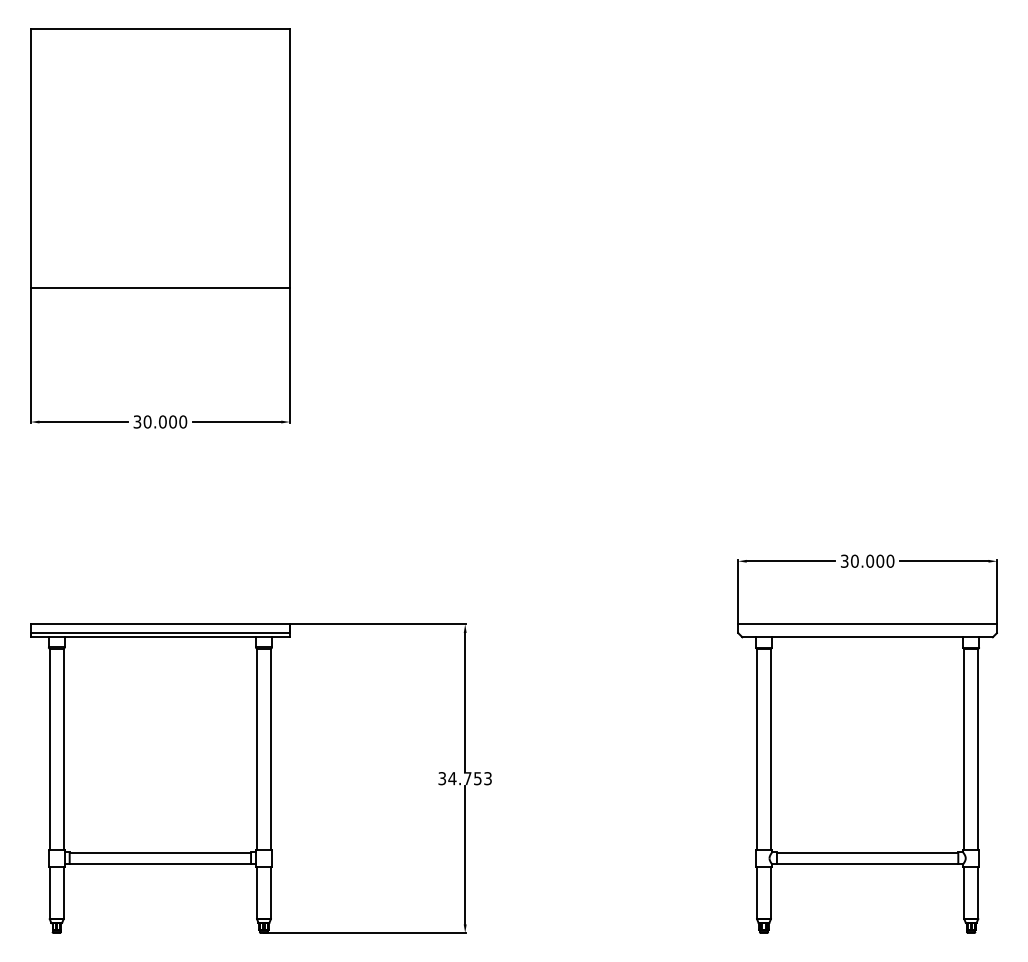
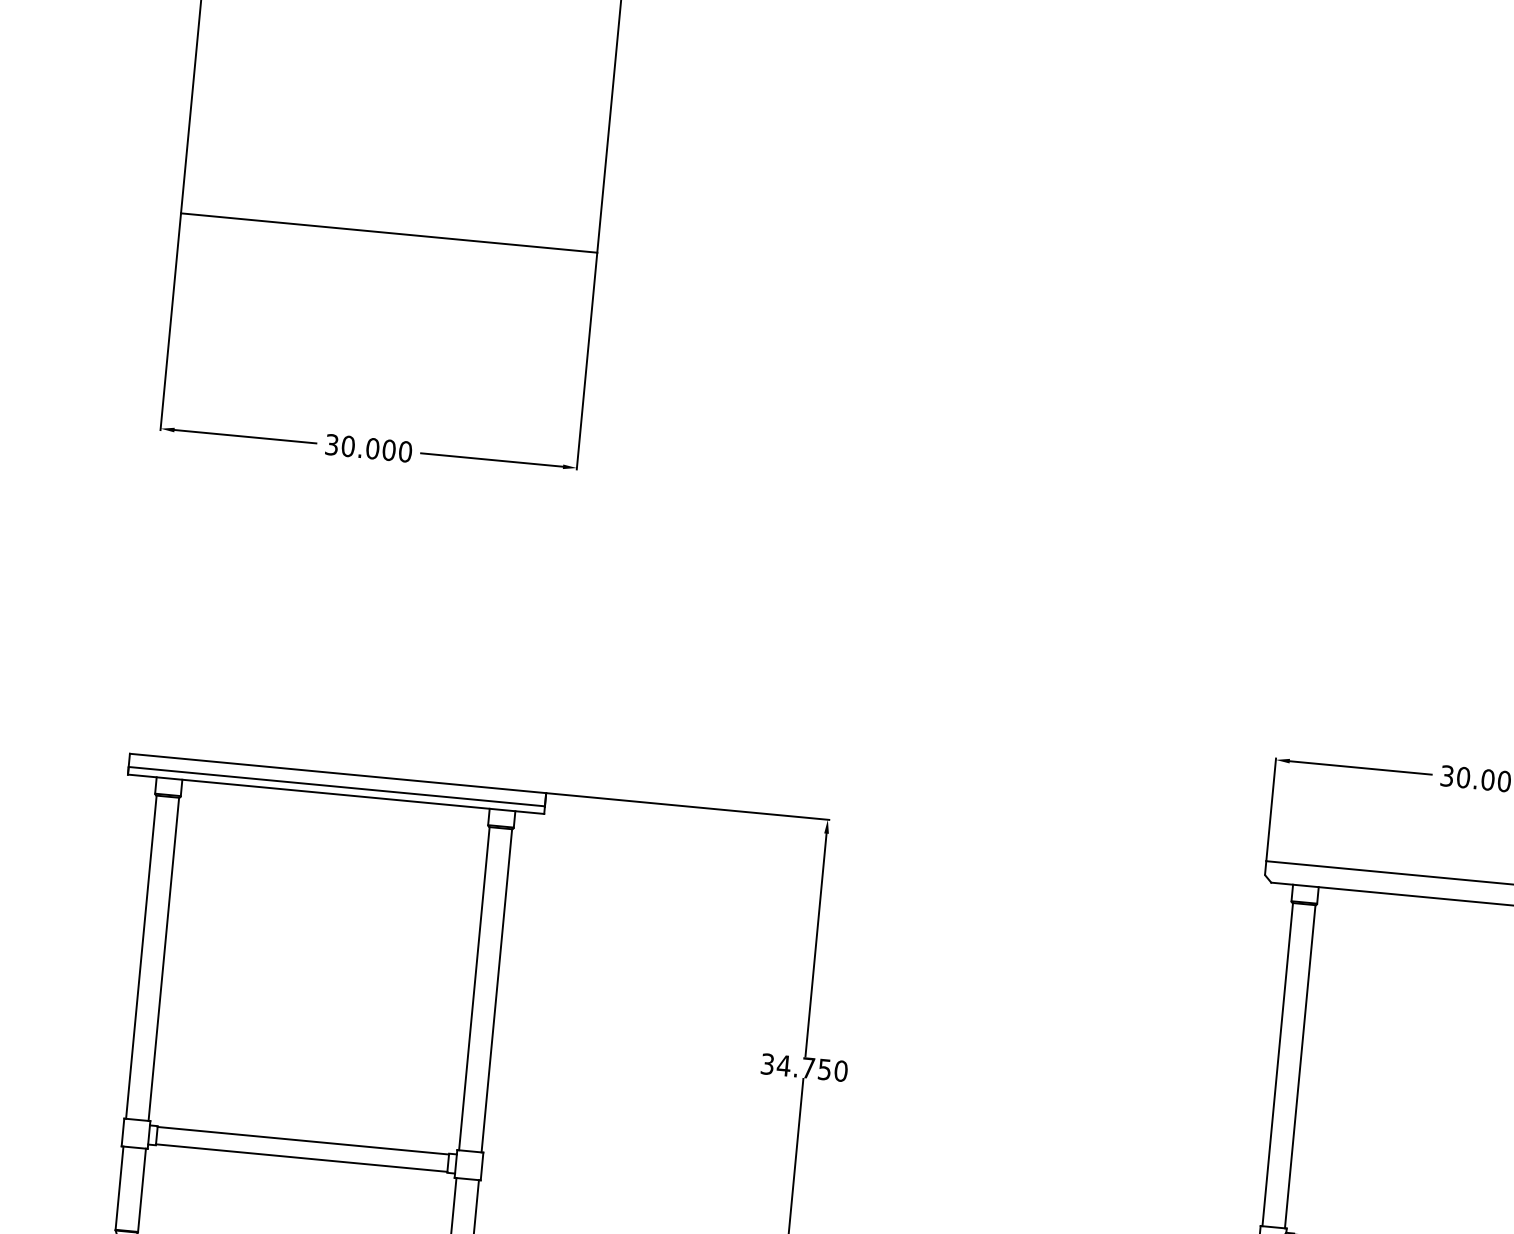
text: (488, 778) -> (841, 1071), 34.753 -> 34.750

